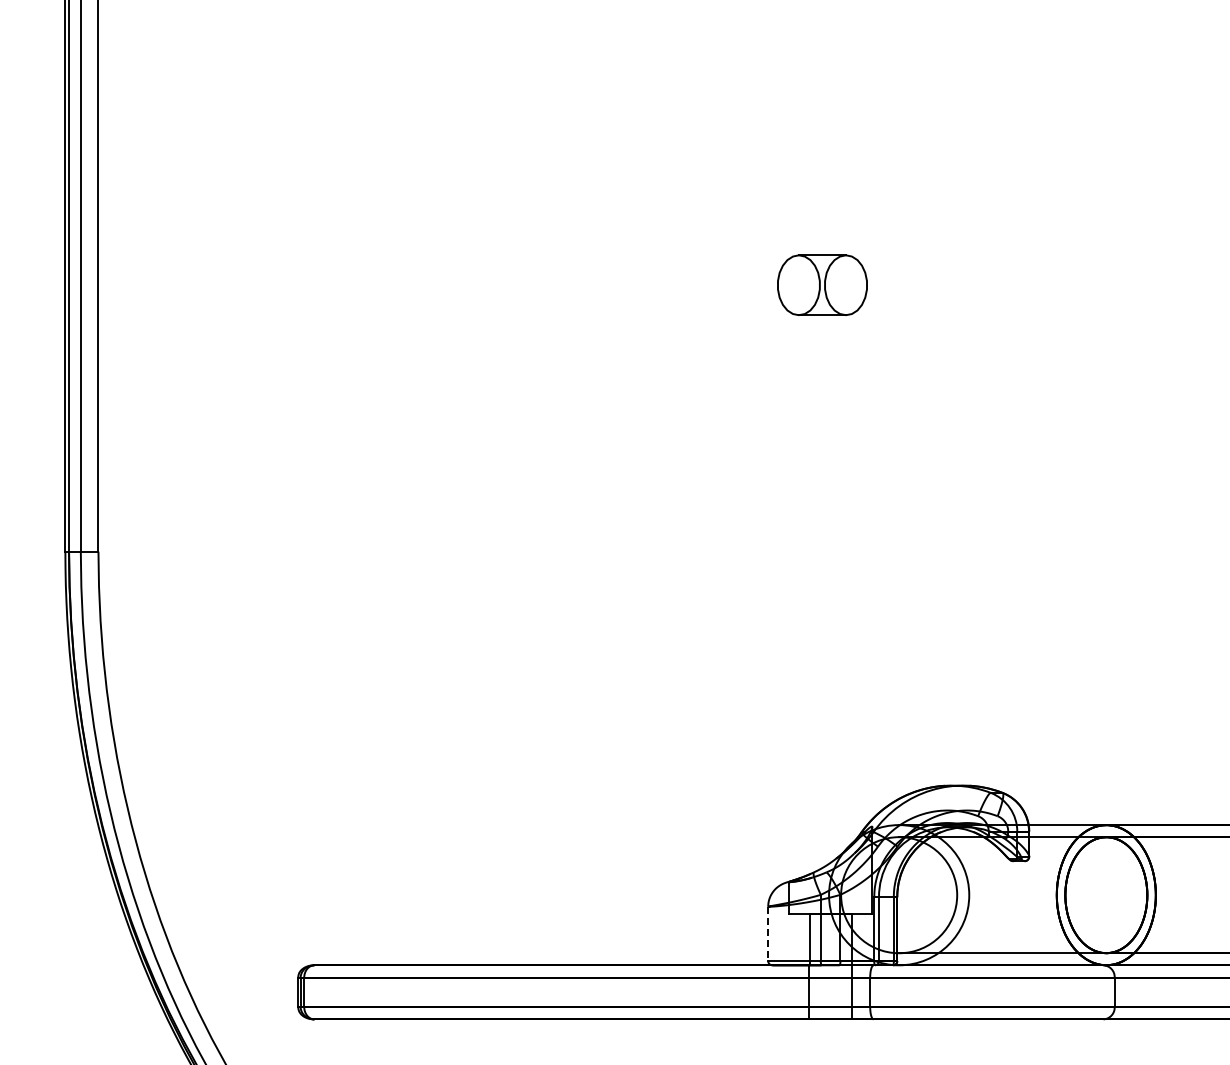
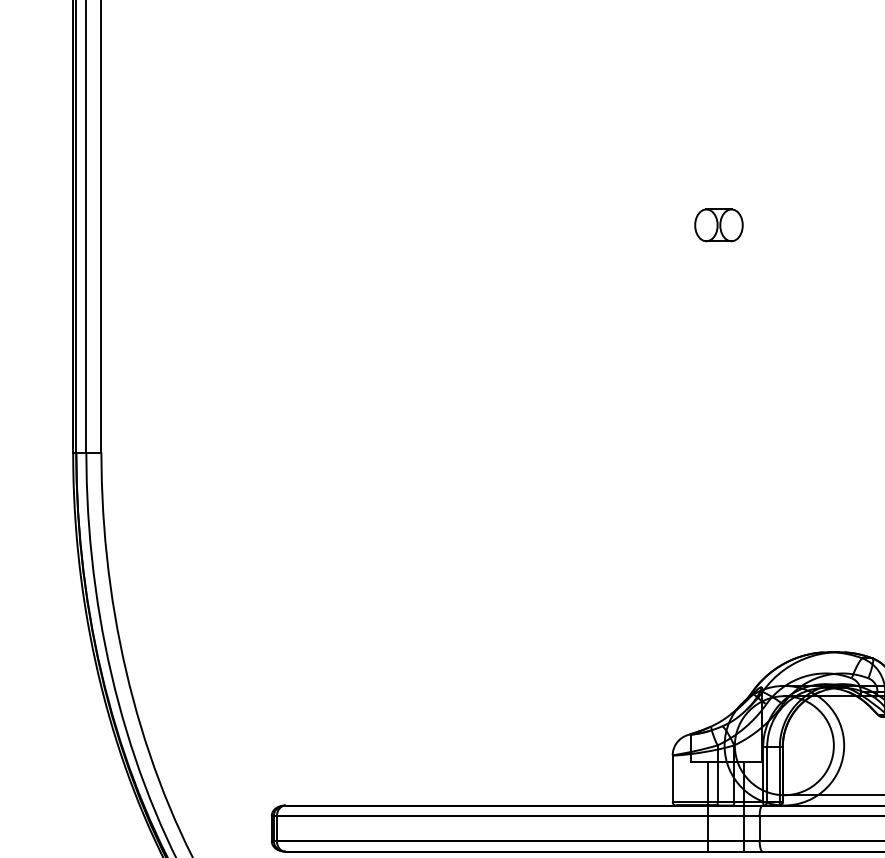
part: (822, 284) -> (718, 224), size x0.62
line: (768, 934) -> (672, 779), dashed -> solid

